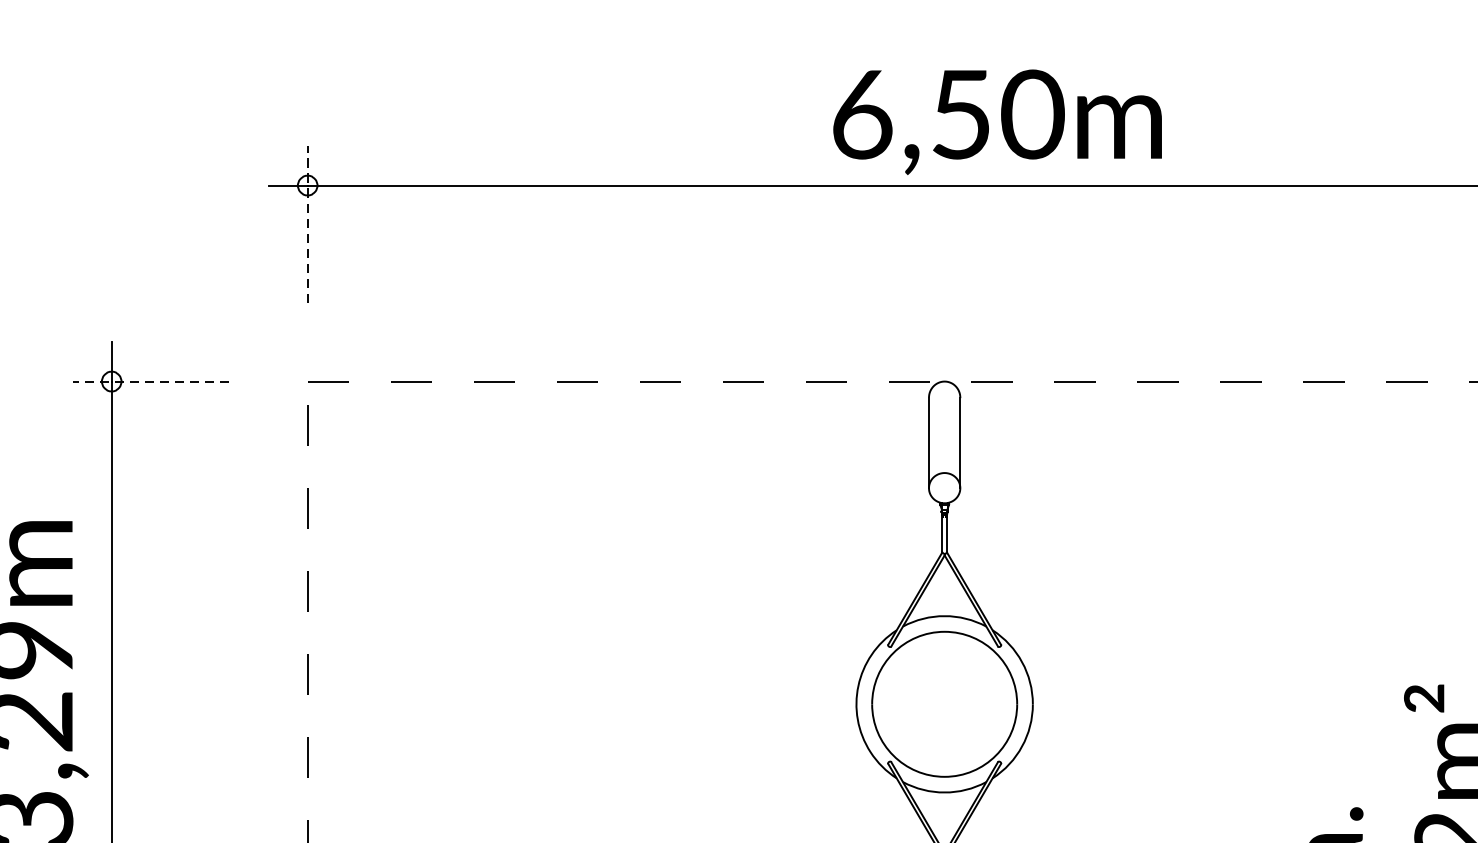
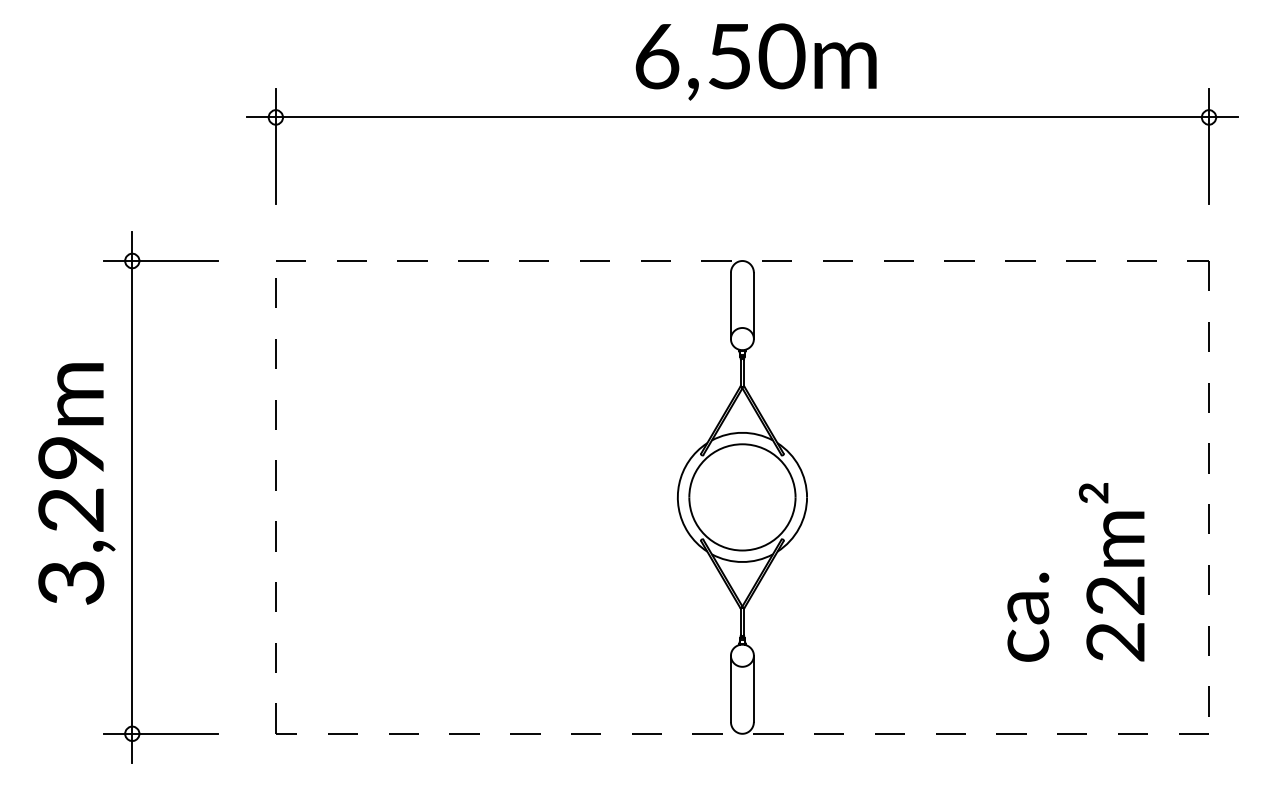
text: (996, 121) -> (755, 61), moved
line: (307, 223) -> (275, 145), dashed -> solid
line: (150, 380) -> (160, 260), dashed -> solid

